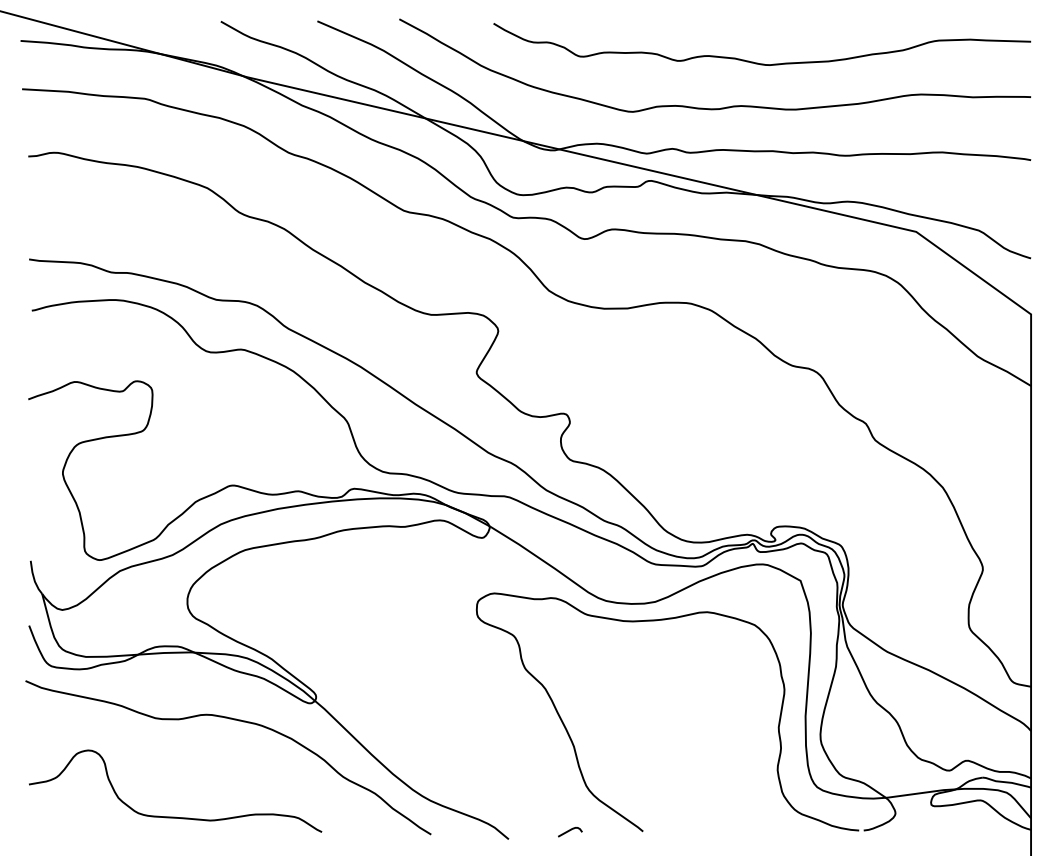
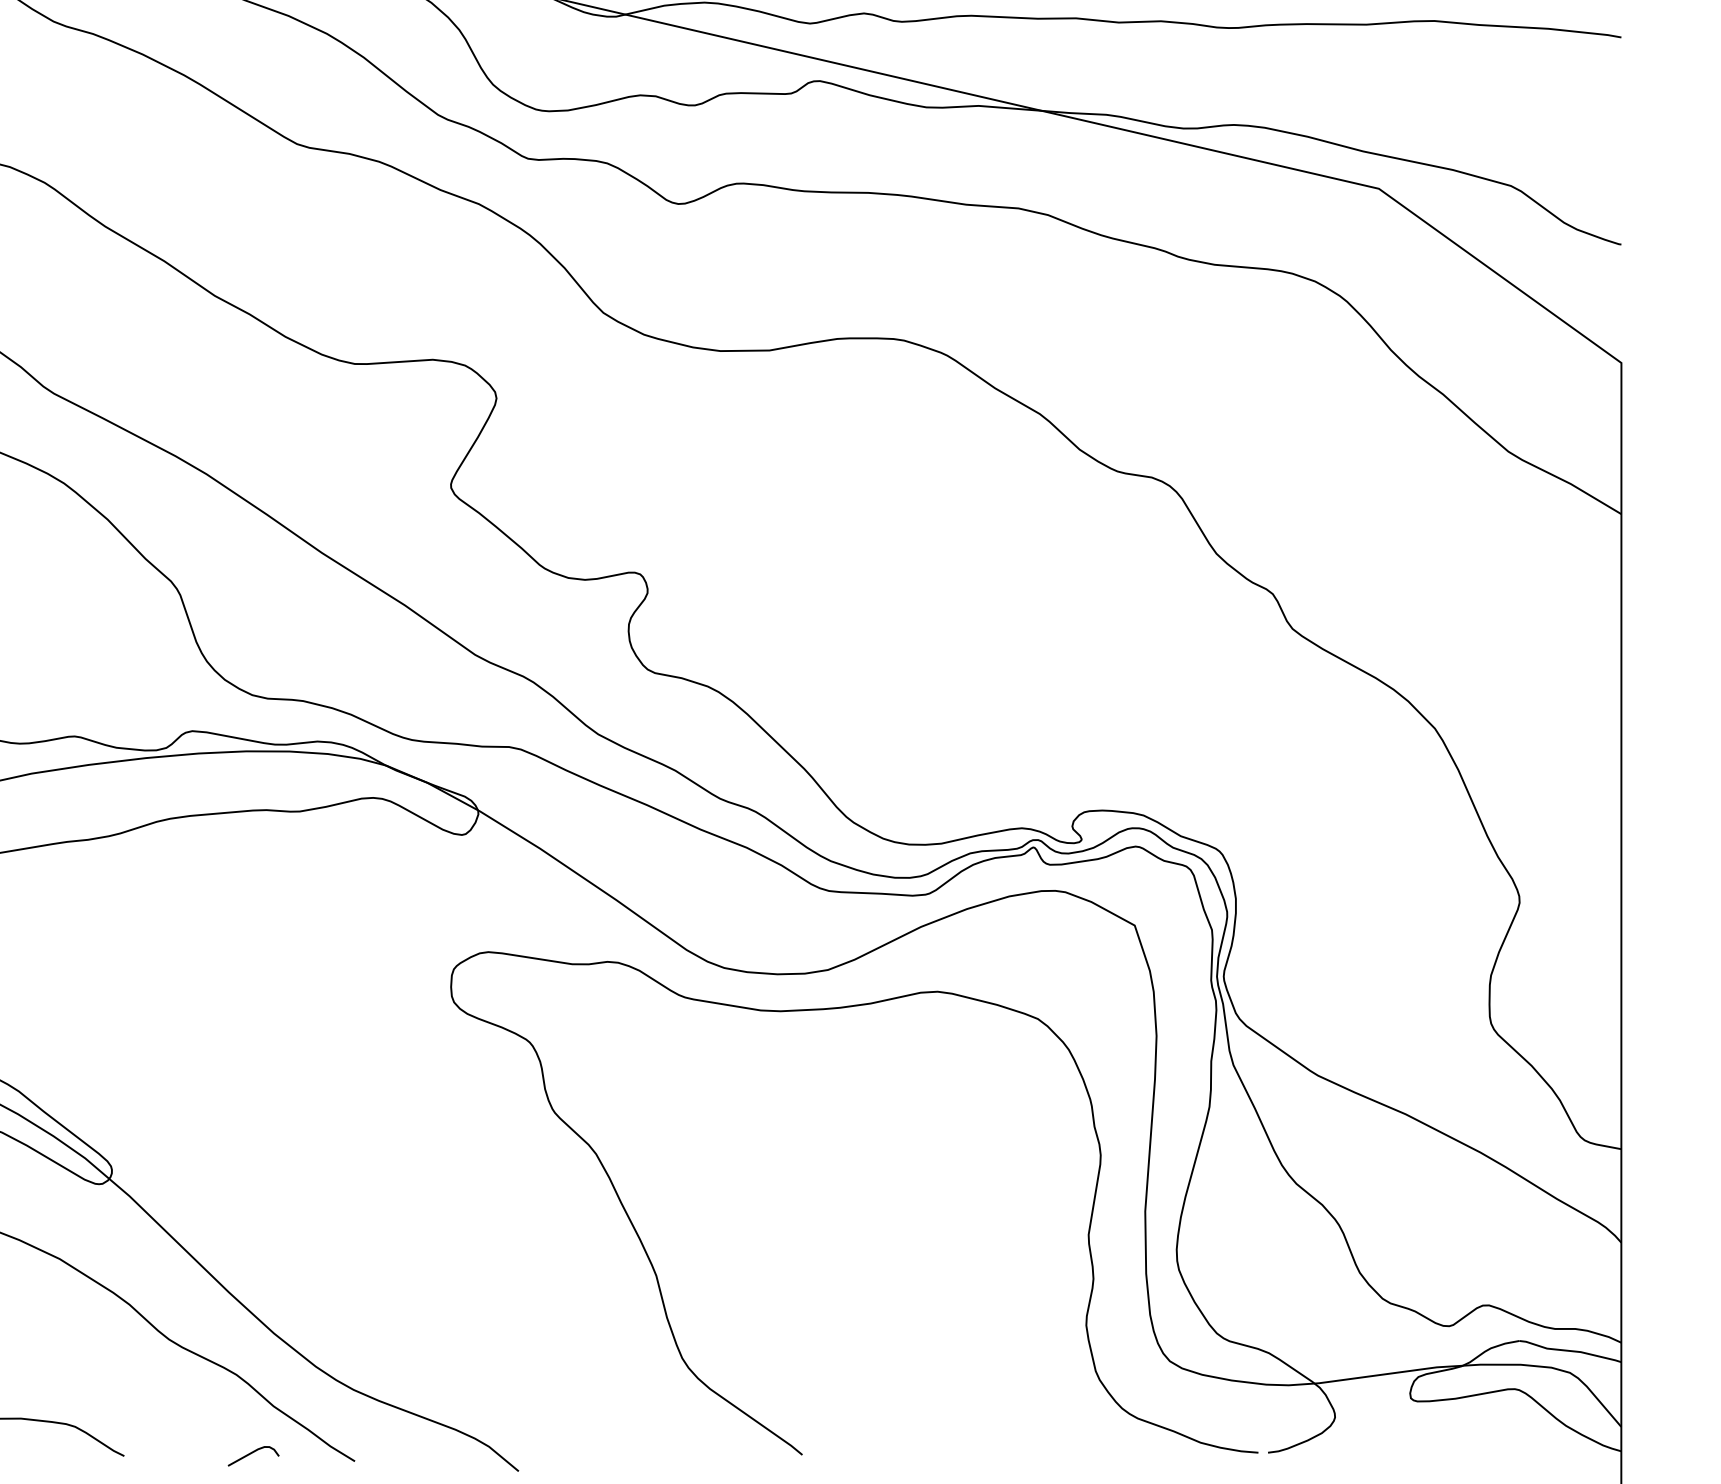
curve: (569, 831) -> (252, 1454), moved

